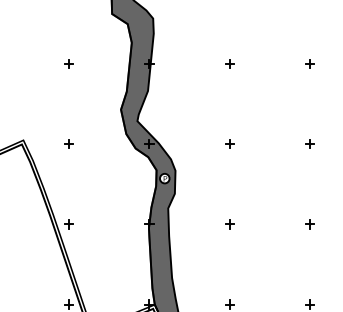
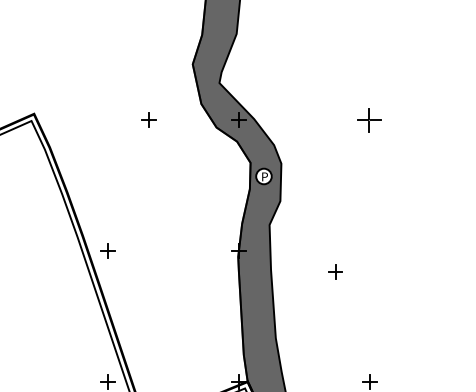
part: (68, 143) -> (147, 119), moved
part: (229, 143) -> (369, 119), size x1.6
part: (229, 224) -> (335, 272), moved

